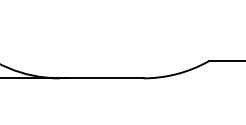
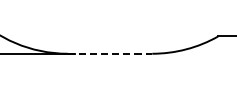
line: (101, 78) -> (109, 53), solid -> dashed

